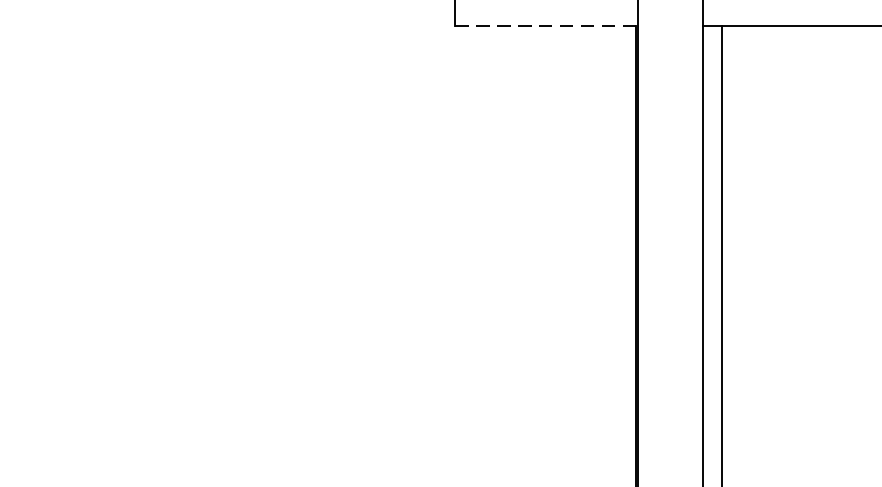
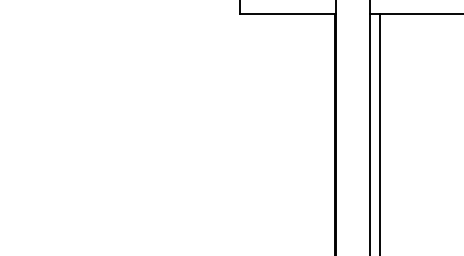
line: (548, 25) -> (288, 13), dashed -> solid

